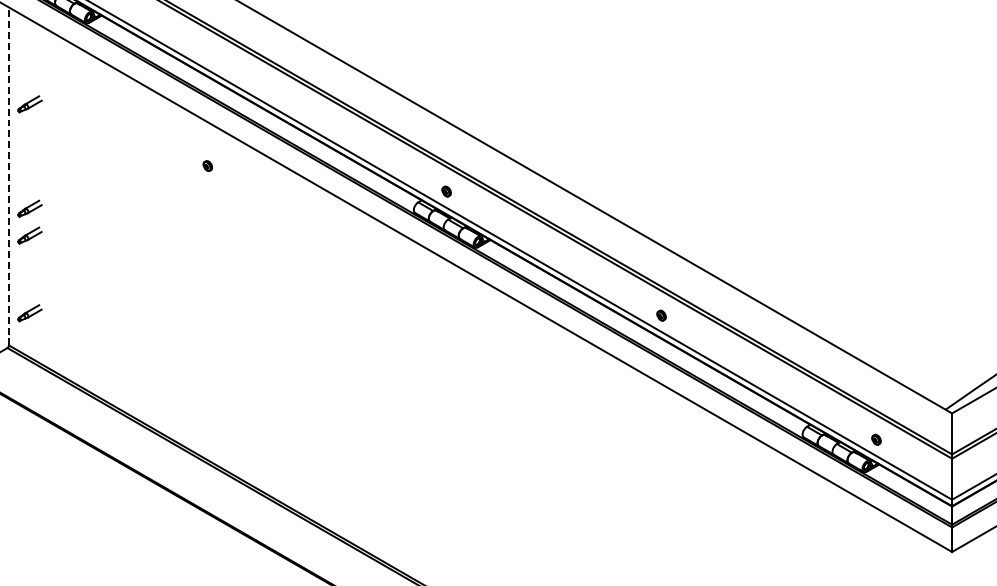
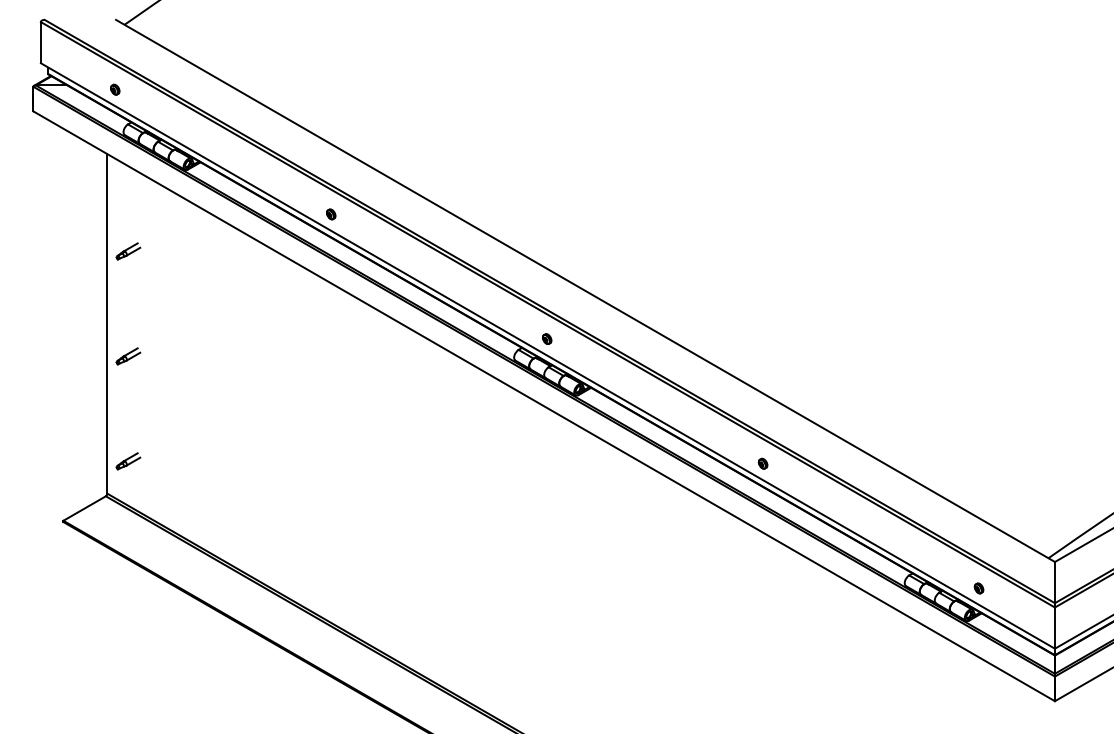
part: (208, 166) -> (331, 214), moved
line: (9, 176) -> (107, 323), dashed -> solid
part: (30, 235) -> (128, 383), removed

